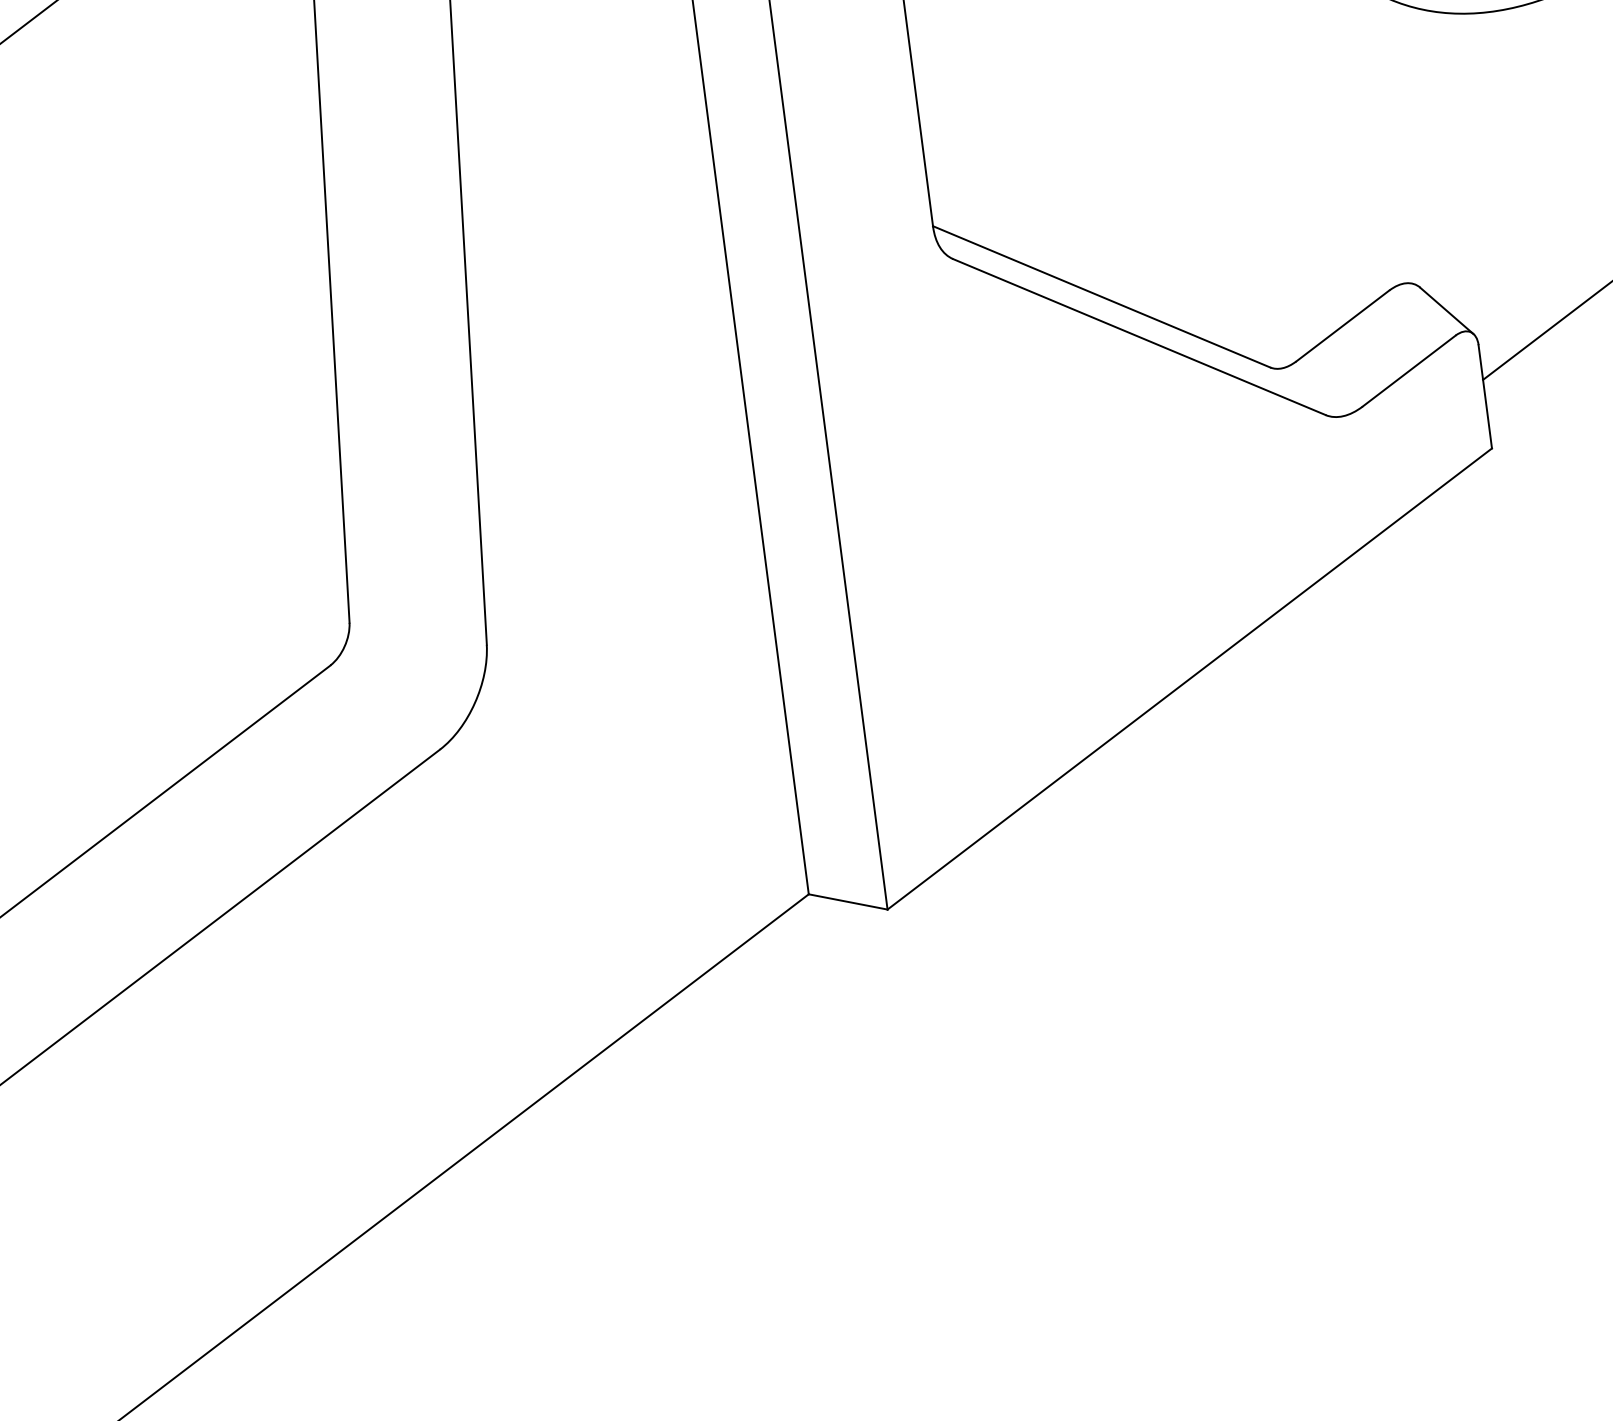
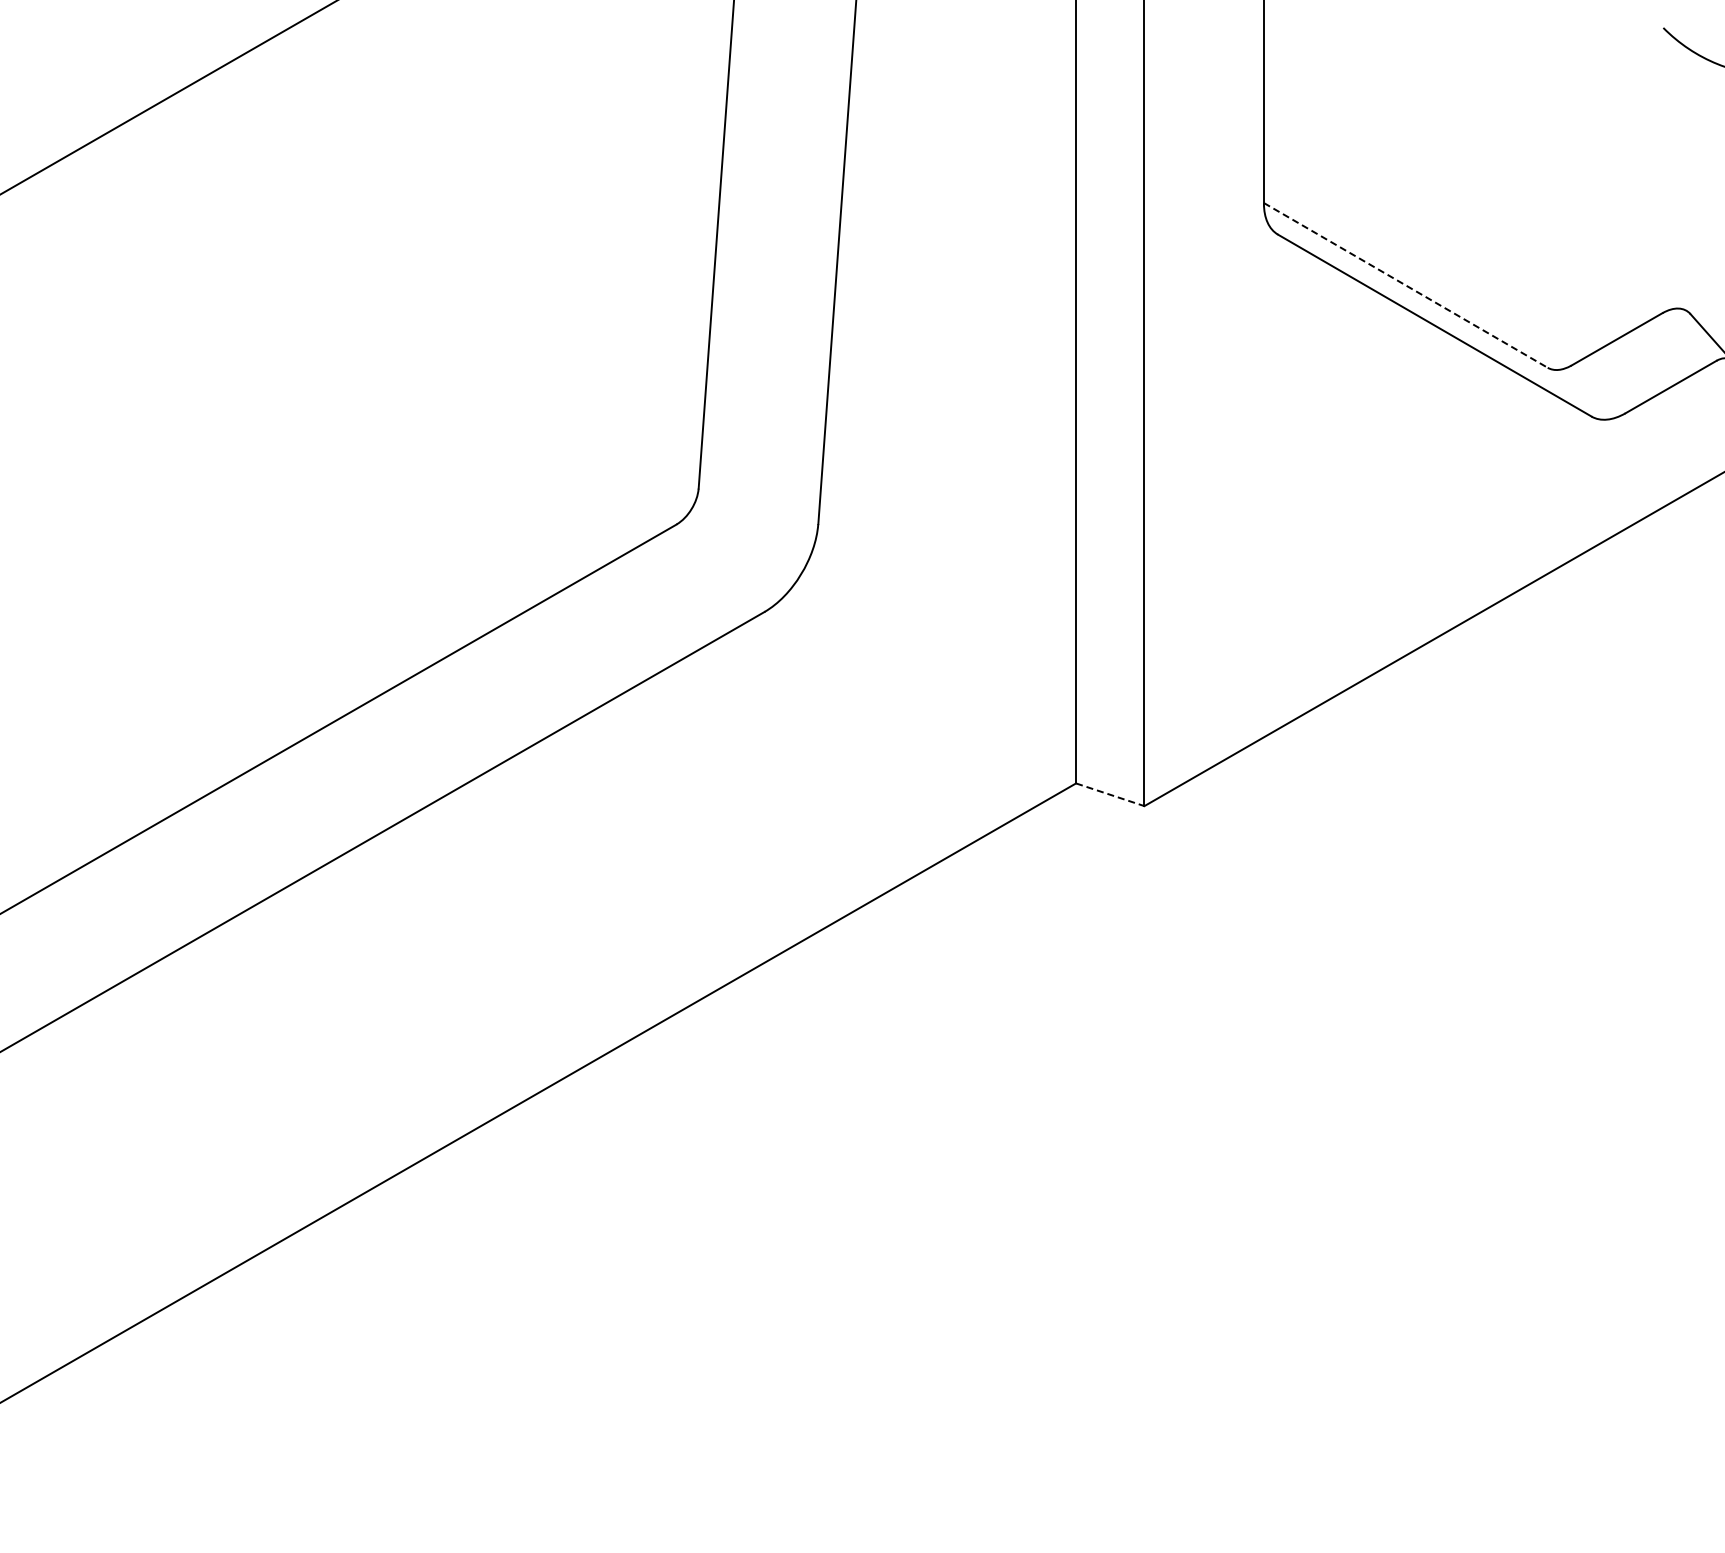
line: (1102, 296) -> (1406, 285), solid -> dashed
line: (848, 901) -> (1110, 794), solid -> dashed

